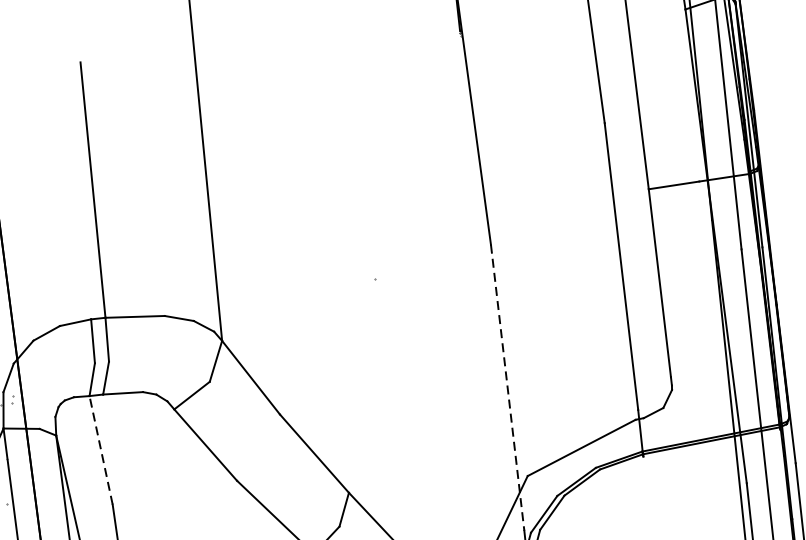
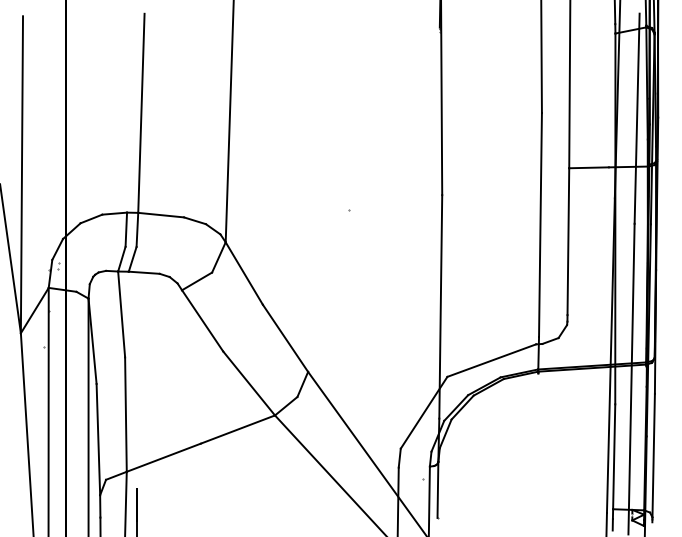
line: (507, 387) -> (440, 306), dashed -> solid
line: (100, 449) -> (121, 313), dashed -> solid

